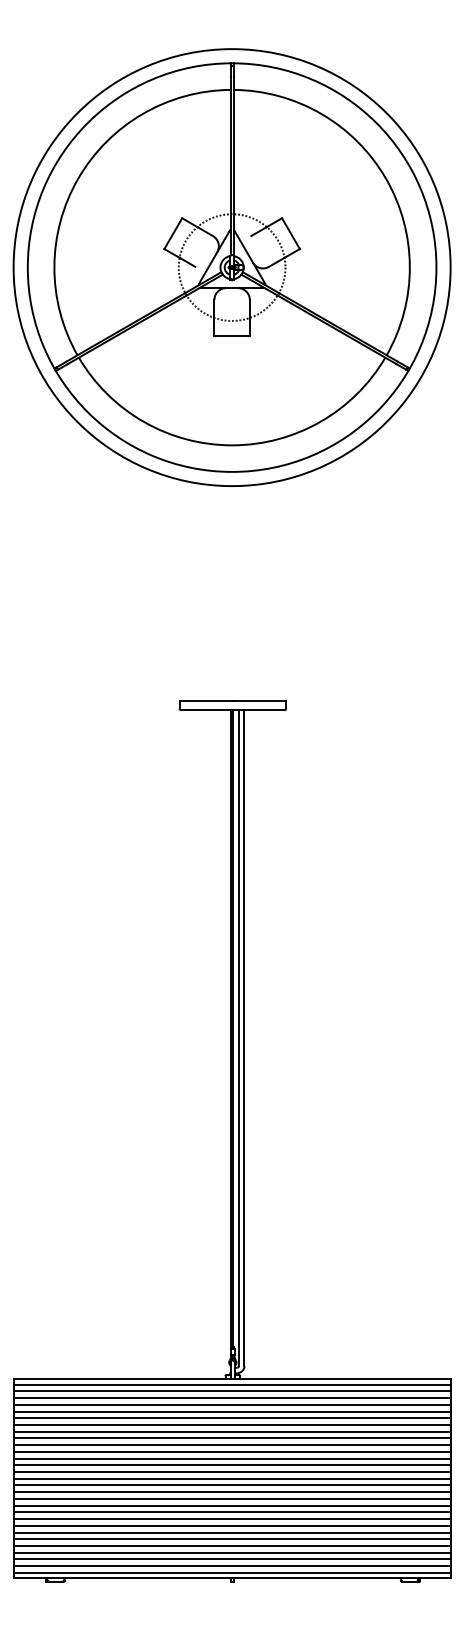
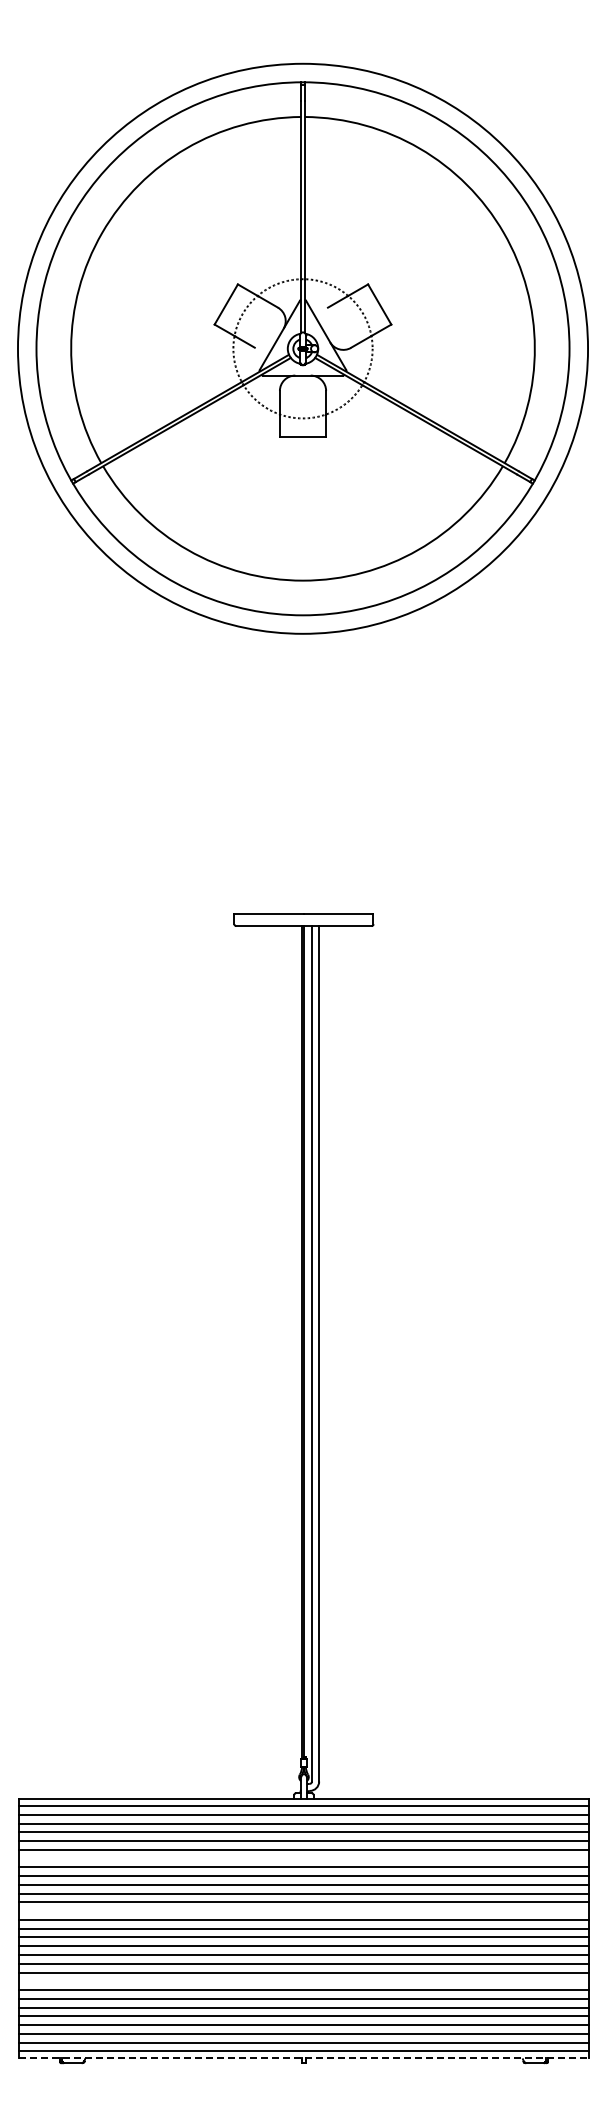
line: (232, 1424) -> (303, 1858), removed
line: (232, 1465) -> (303, 1911), removed
line: (232, 1519) -> (303, 1981), removed
line: (233, 1578) -> (304, 2058), solid -> dashed

